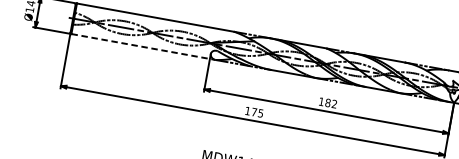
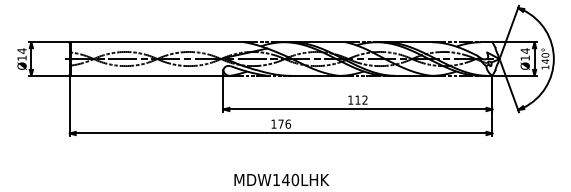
line: (143, 46) -> (150, 75), dashed -> solid
text: (327, 102) -> (357, 99), 182 -> 112
text: (261, 112) -> (288, 123), 175 -> 176

